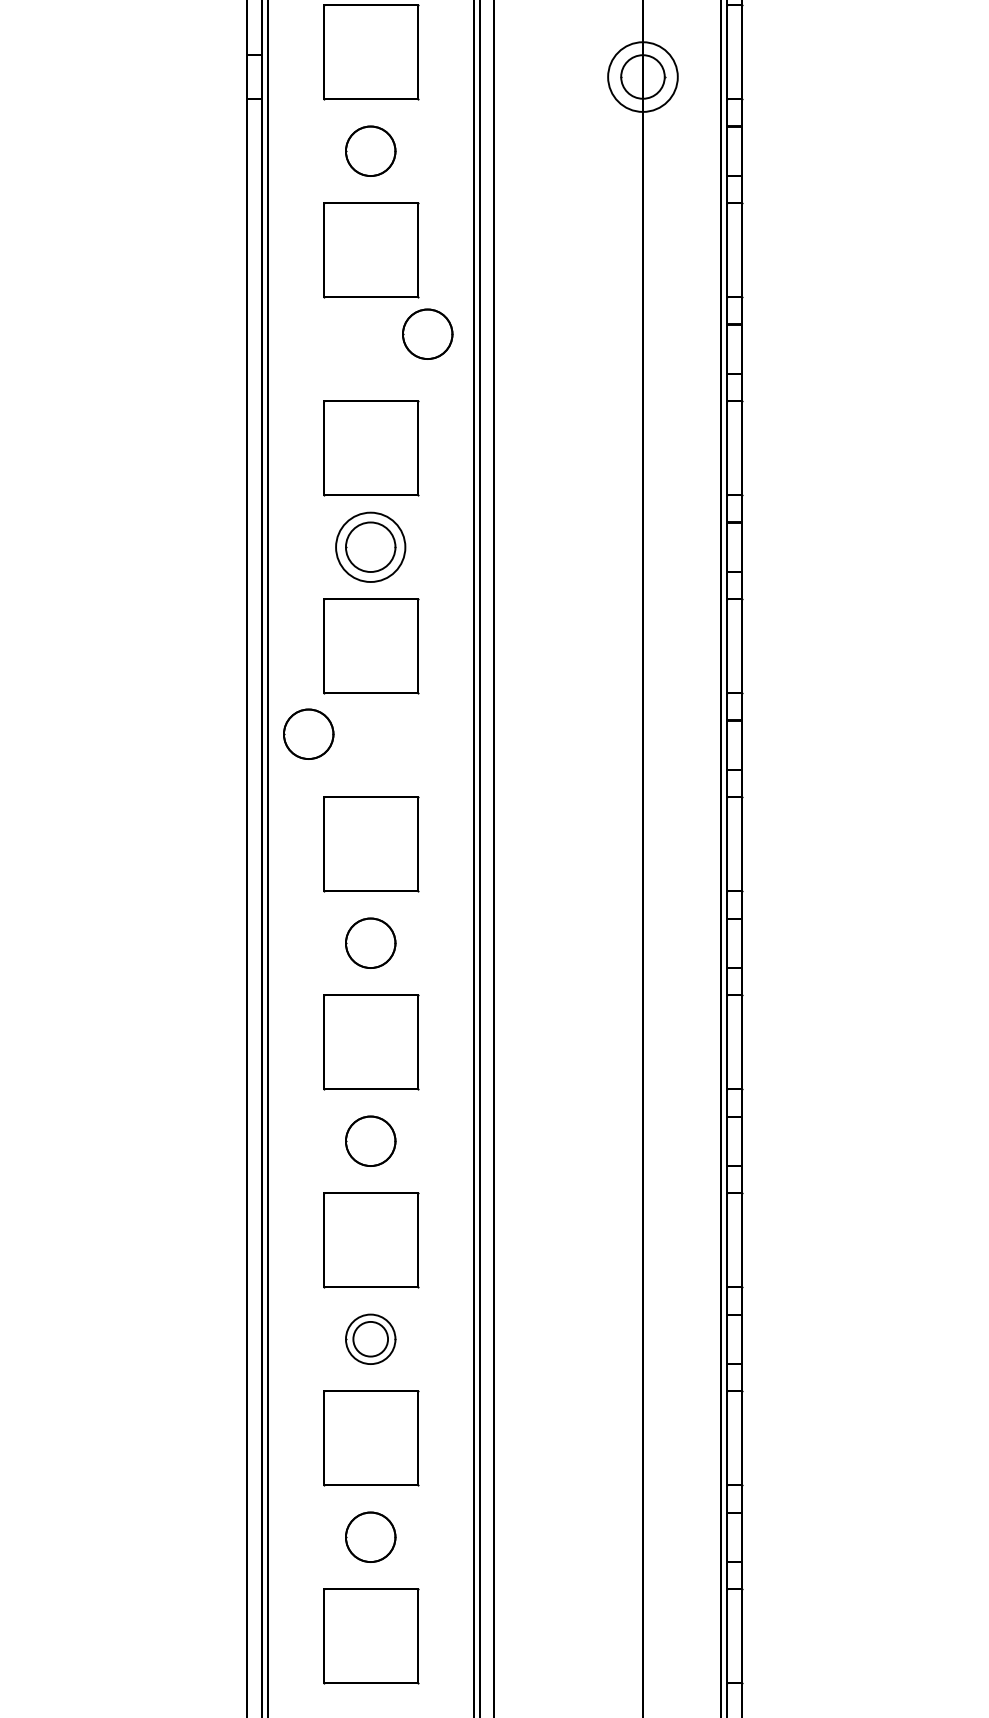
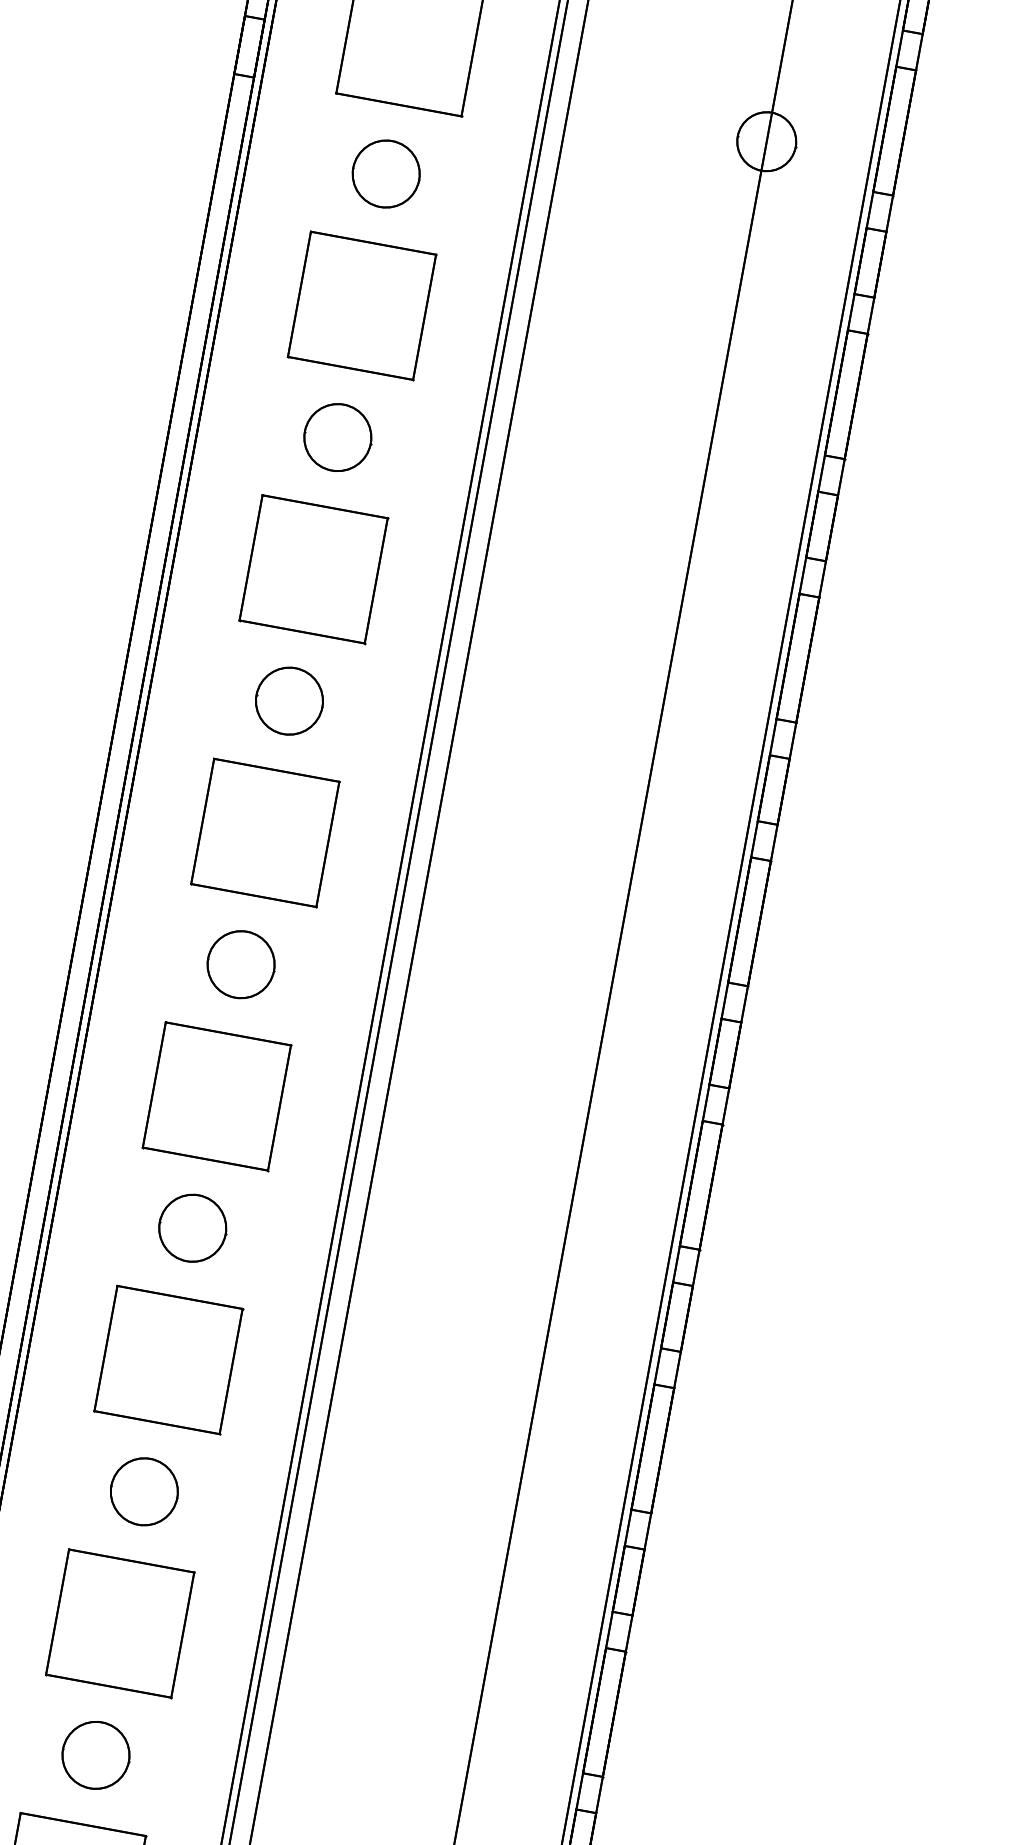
circle: (642, 76) -> (766, 140), size x0.62
circle: (427, 333) -> (337, 436), moved
circle: (370, 547) -> (289, 701), size x0.71
circle: (308, 733) -> (241, 963), moved
circle: (370, 1339) -> (95, 1755), size x1.43

